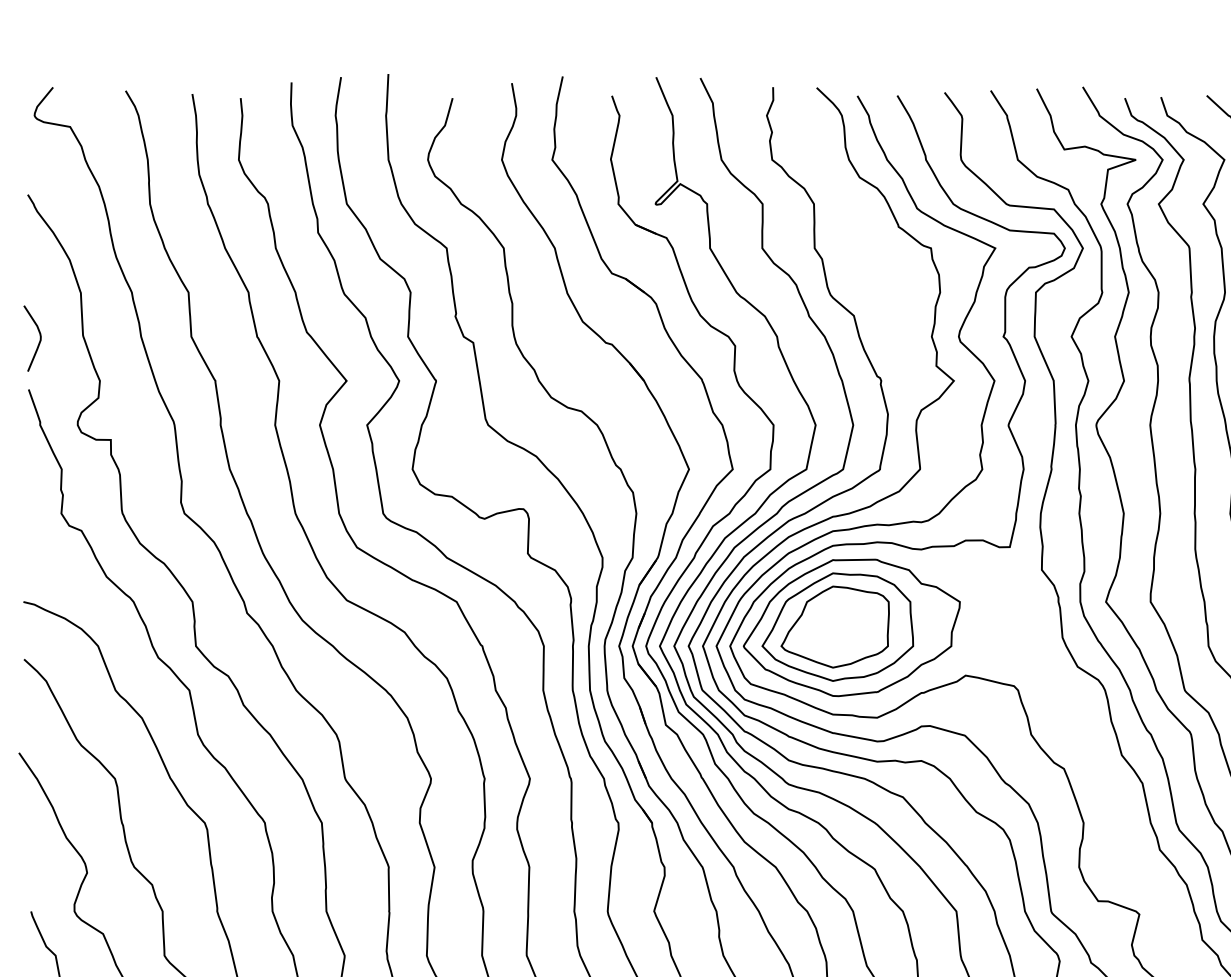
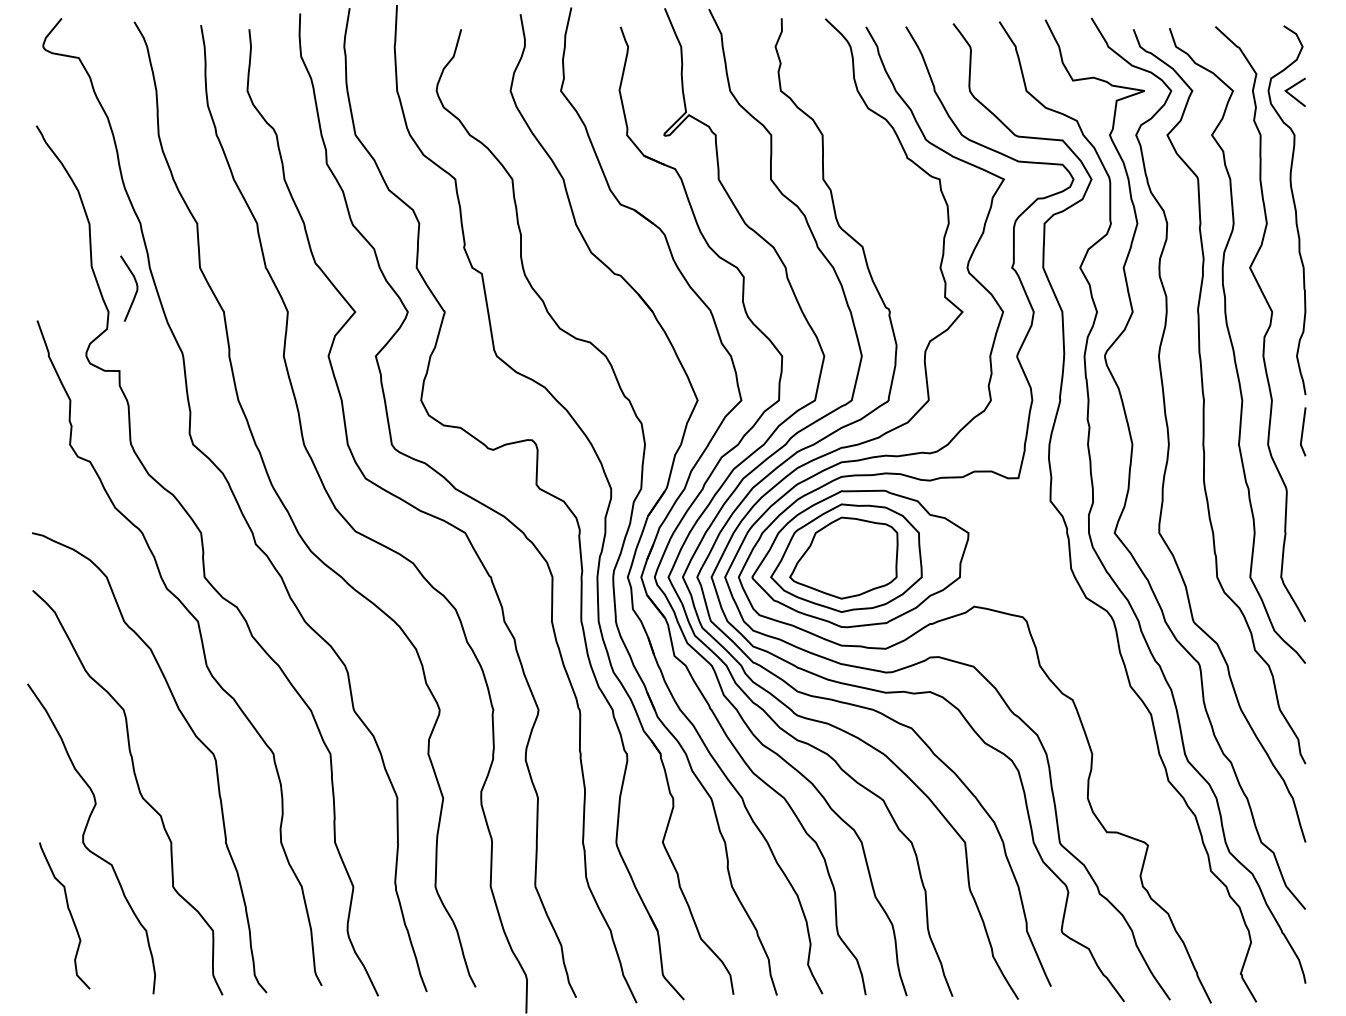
curve: (38, 341) -> (135, 291), moved

